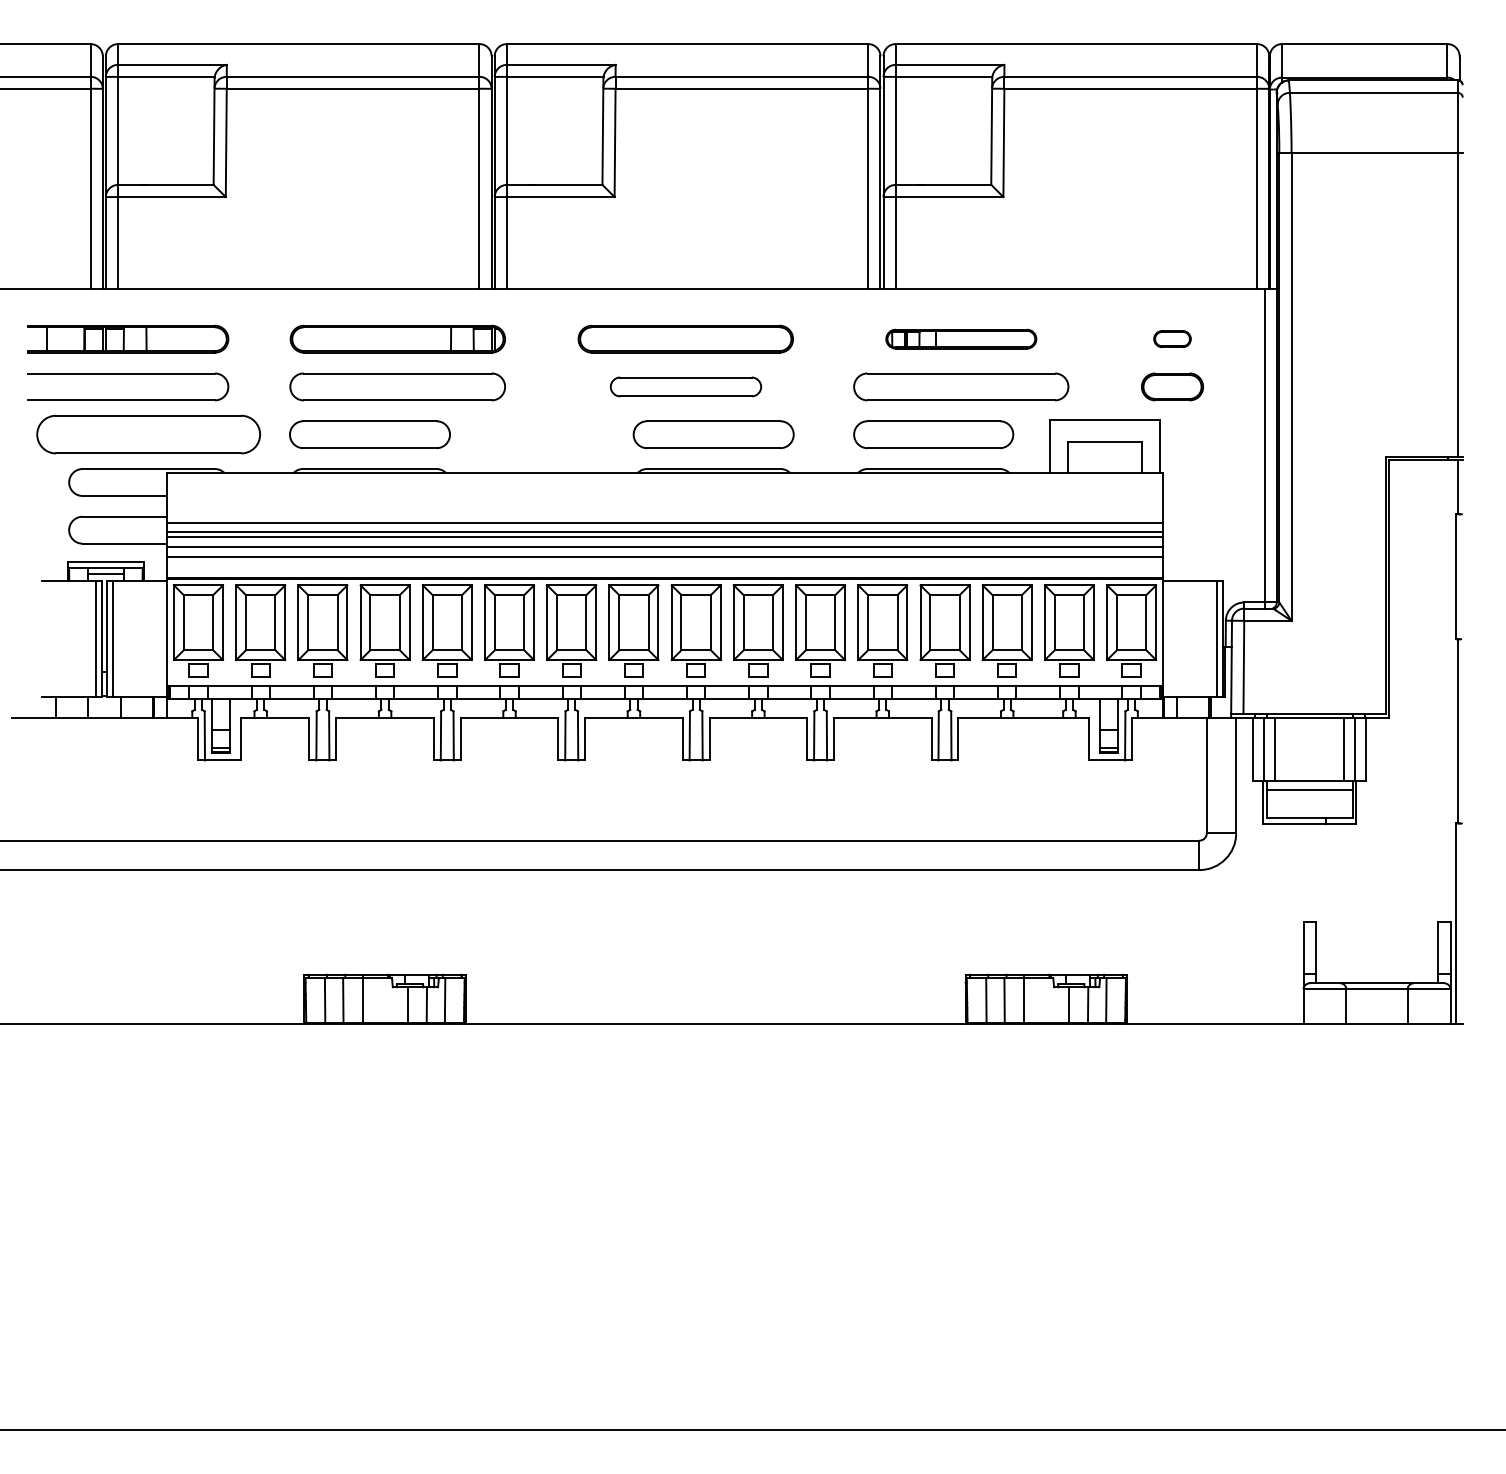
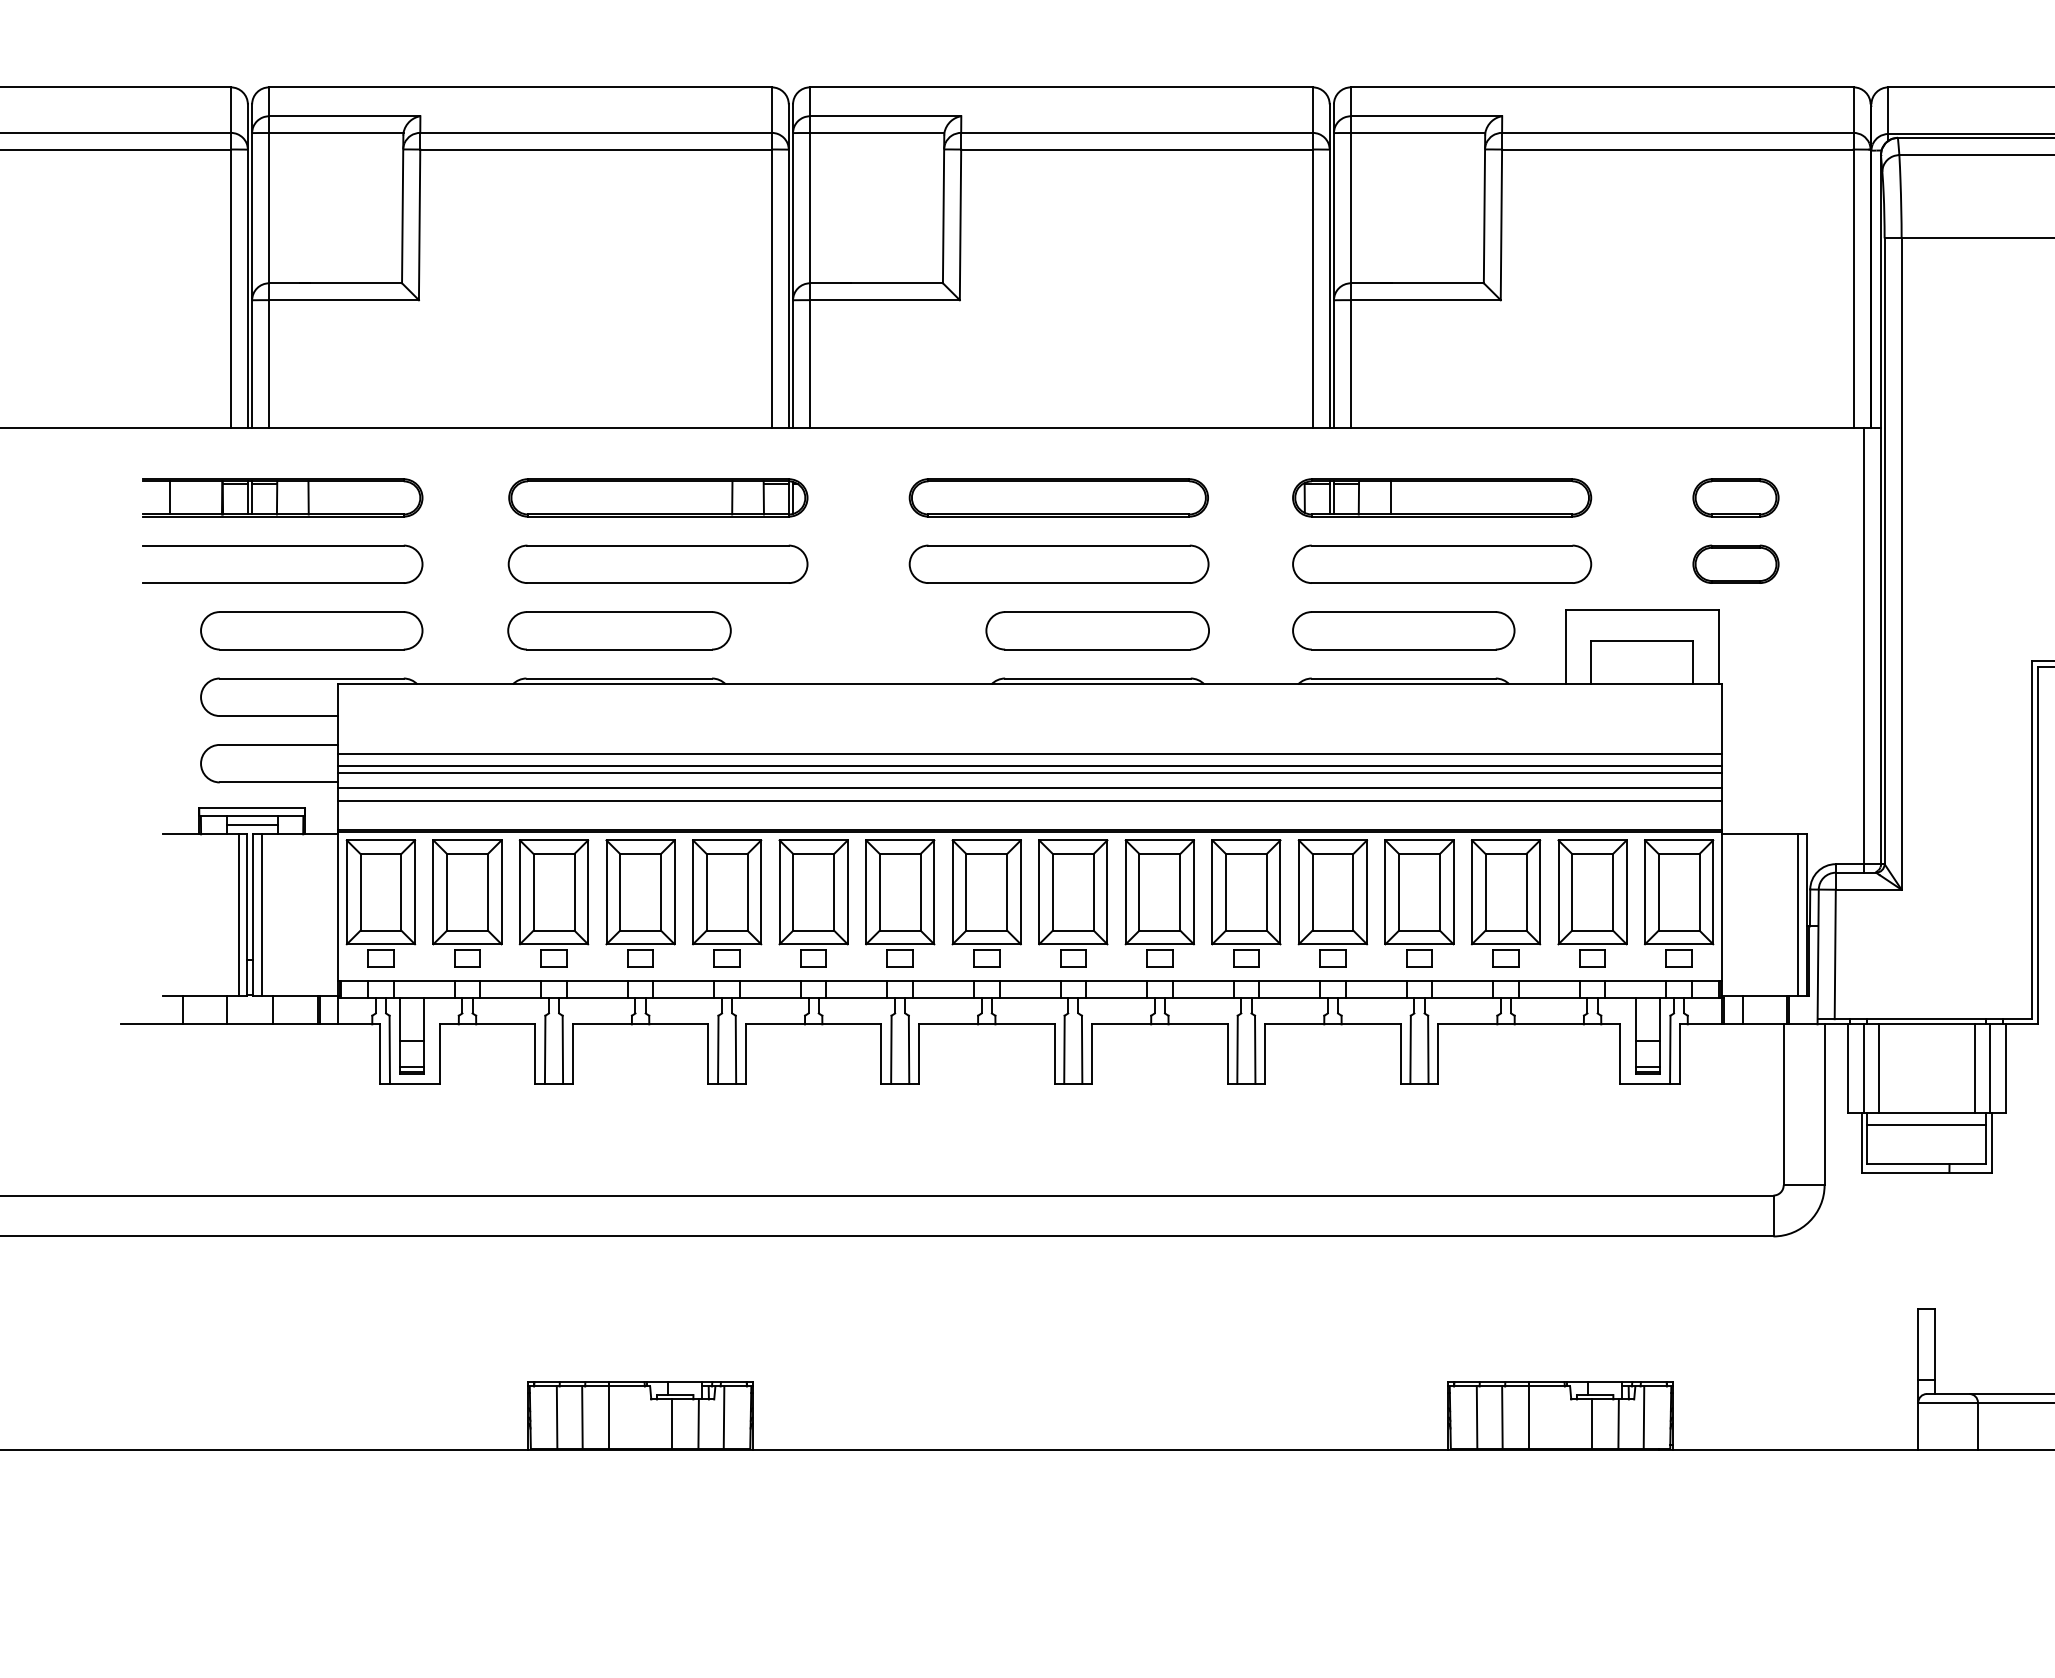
part: (961, 338) -> (1442, 496), size x1.43
part: (1172, 338) -> (1735, 496), size x1.67
part: (685, 386) -> (1058, 563), size x1.43
part: (148, 434) -> (311, 630), size x0.71

